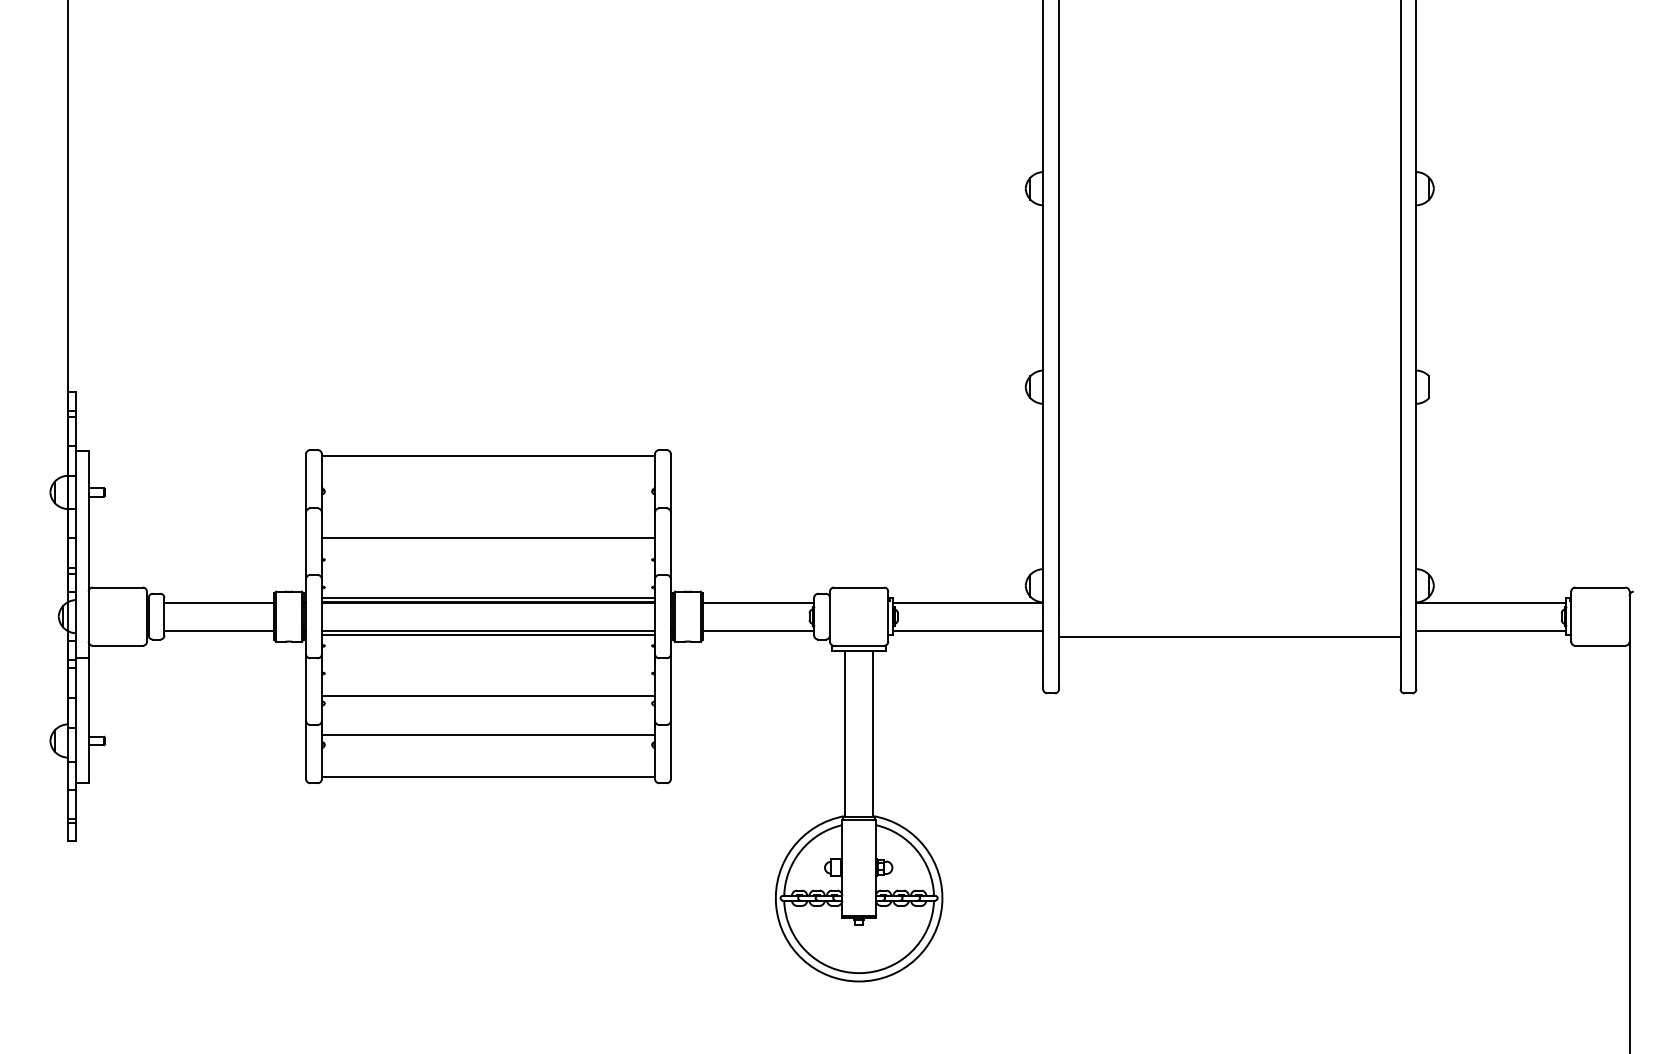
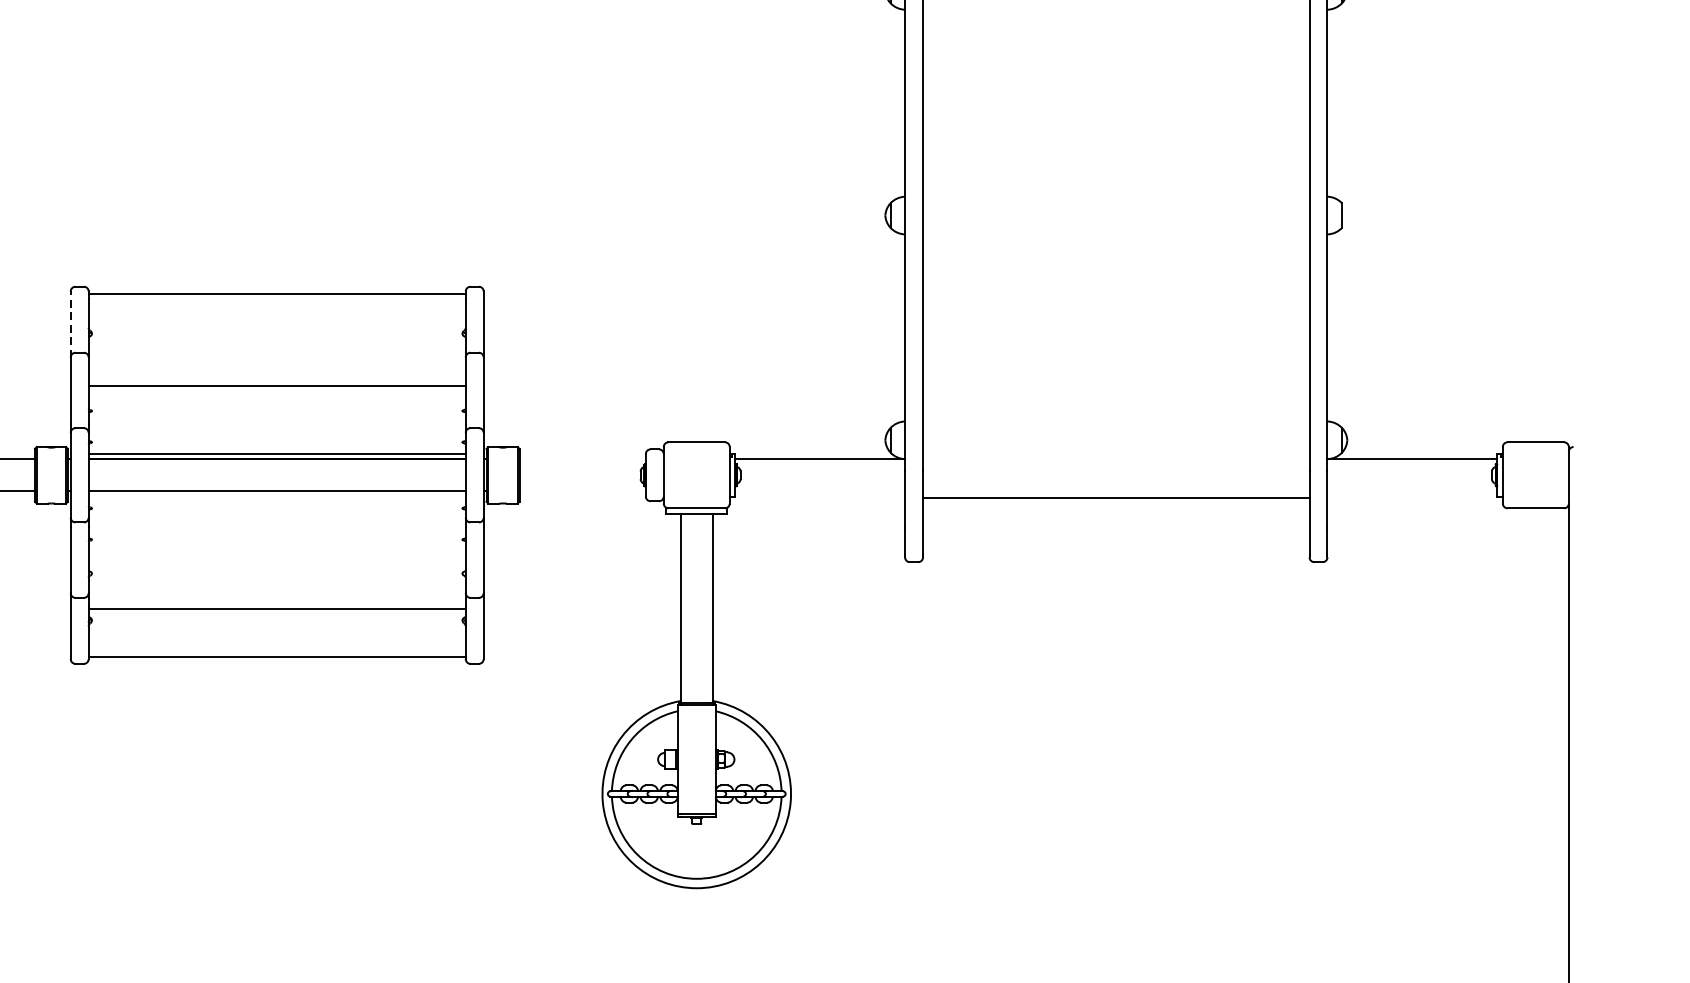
line: (306, 482) -> (71, 323), solid -> dashed
line: (758, 602) -> (582, 459), removed
line: (758, 630) -> (582, 490), removed
line: (968, 630) -> (820, 490), removed
line: (1491, 630) -> (1412, 490), removed
line: (488, 635) -> (277, 496), removed
line: (488, 695) -> (277, 564), removed

